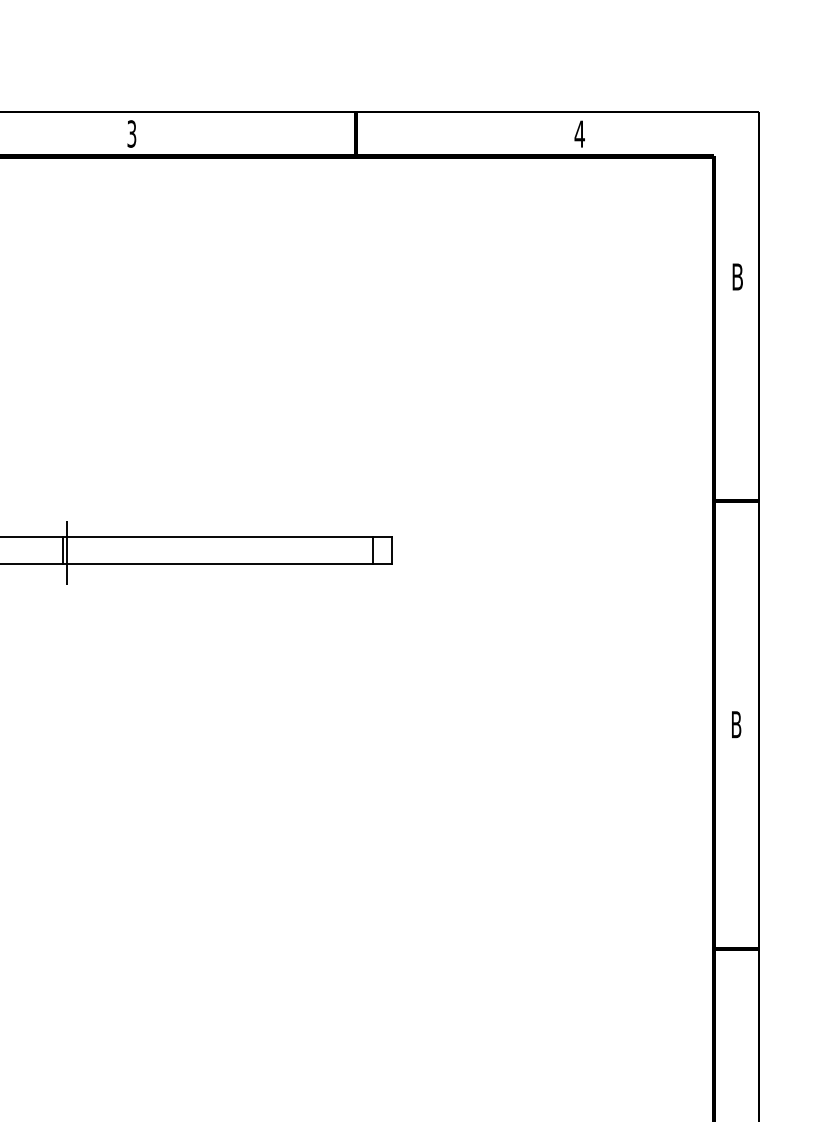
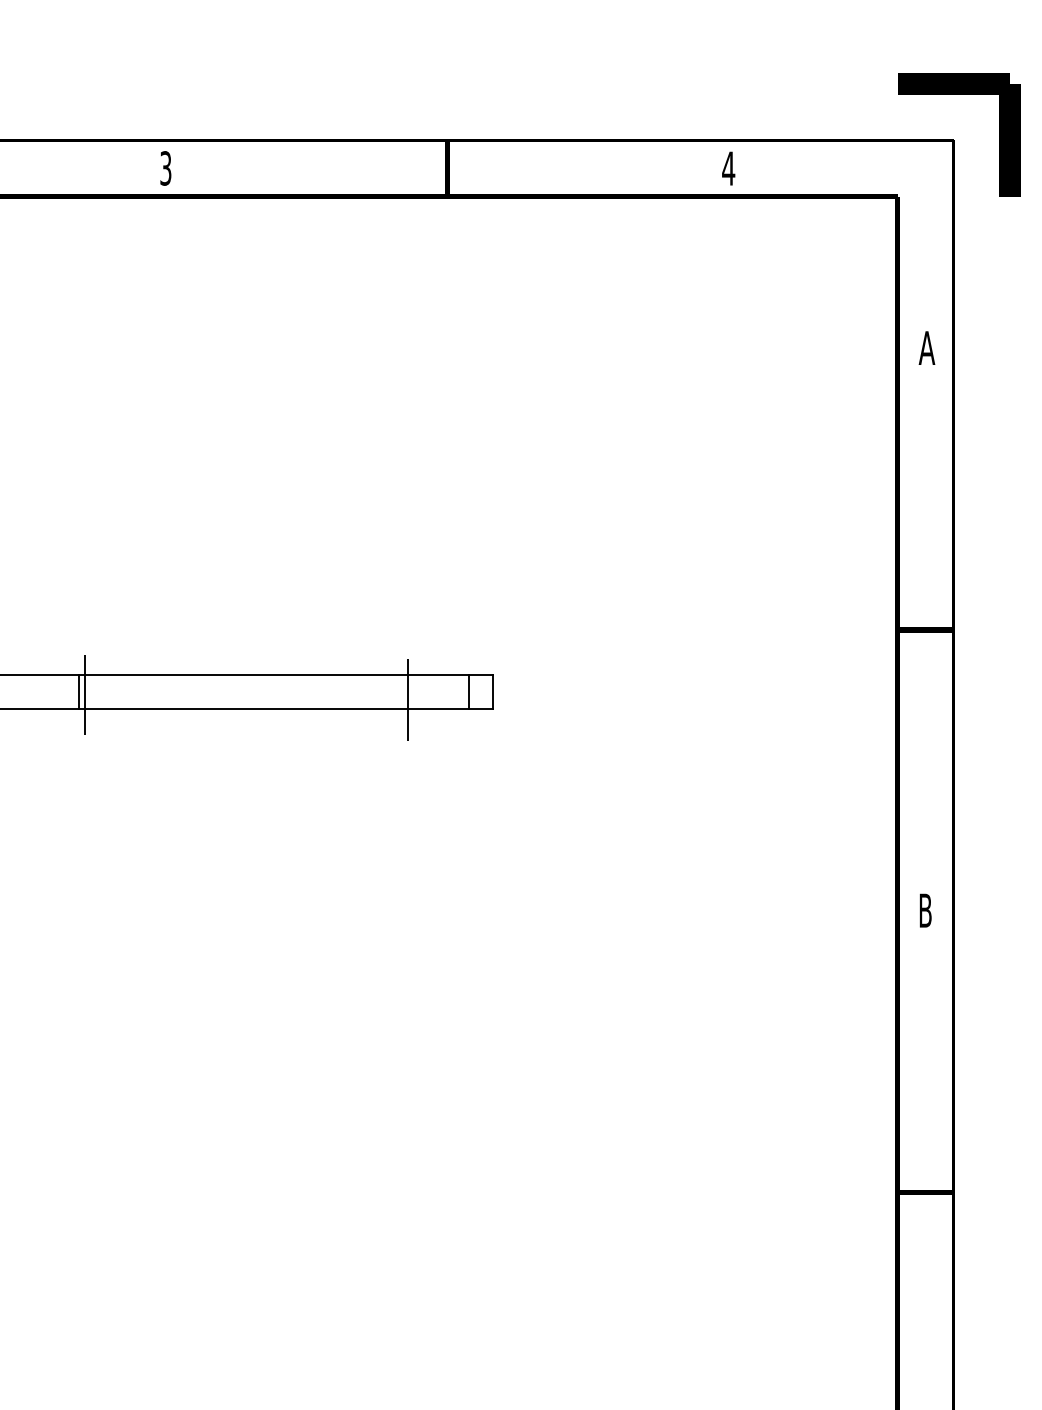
part: (763, 75) -> (959, 94), added
text: (737, 276) -> (926, 347), B -> A
line: (324, 557) -> (408, 700), added

